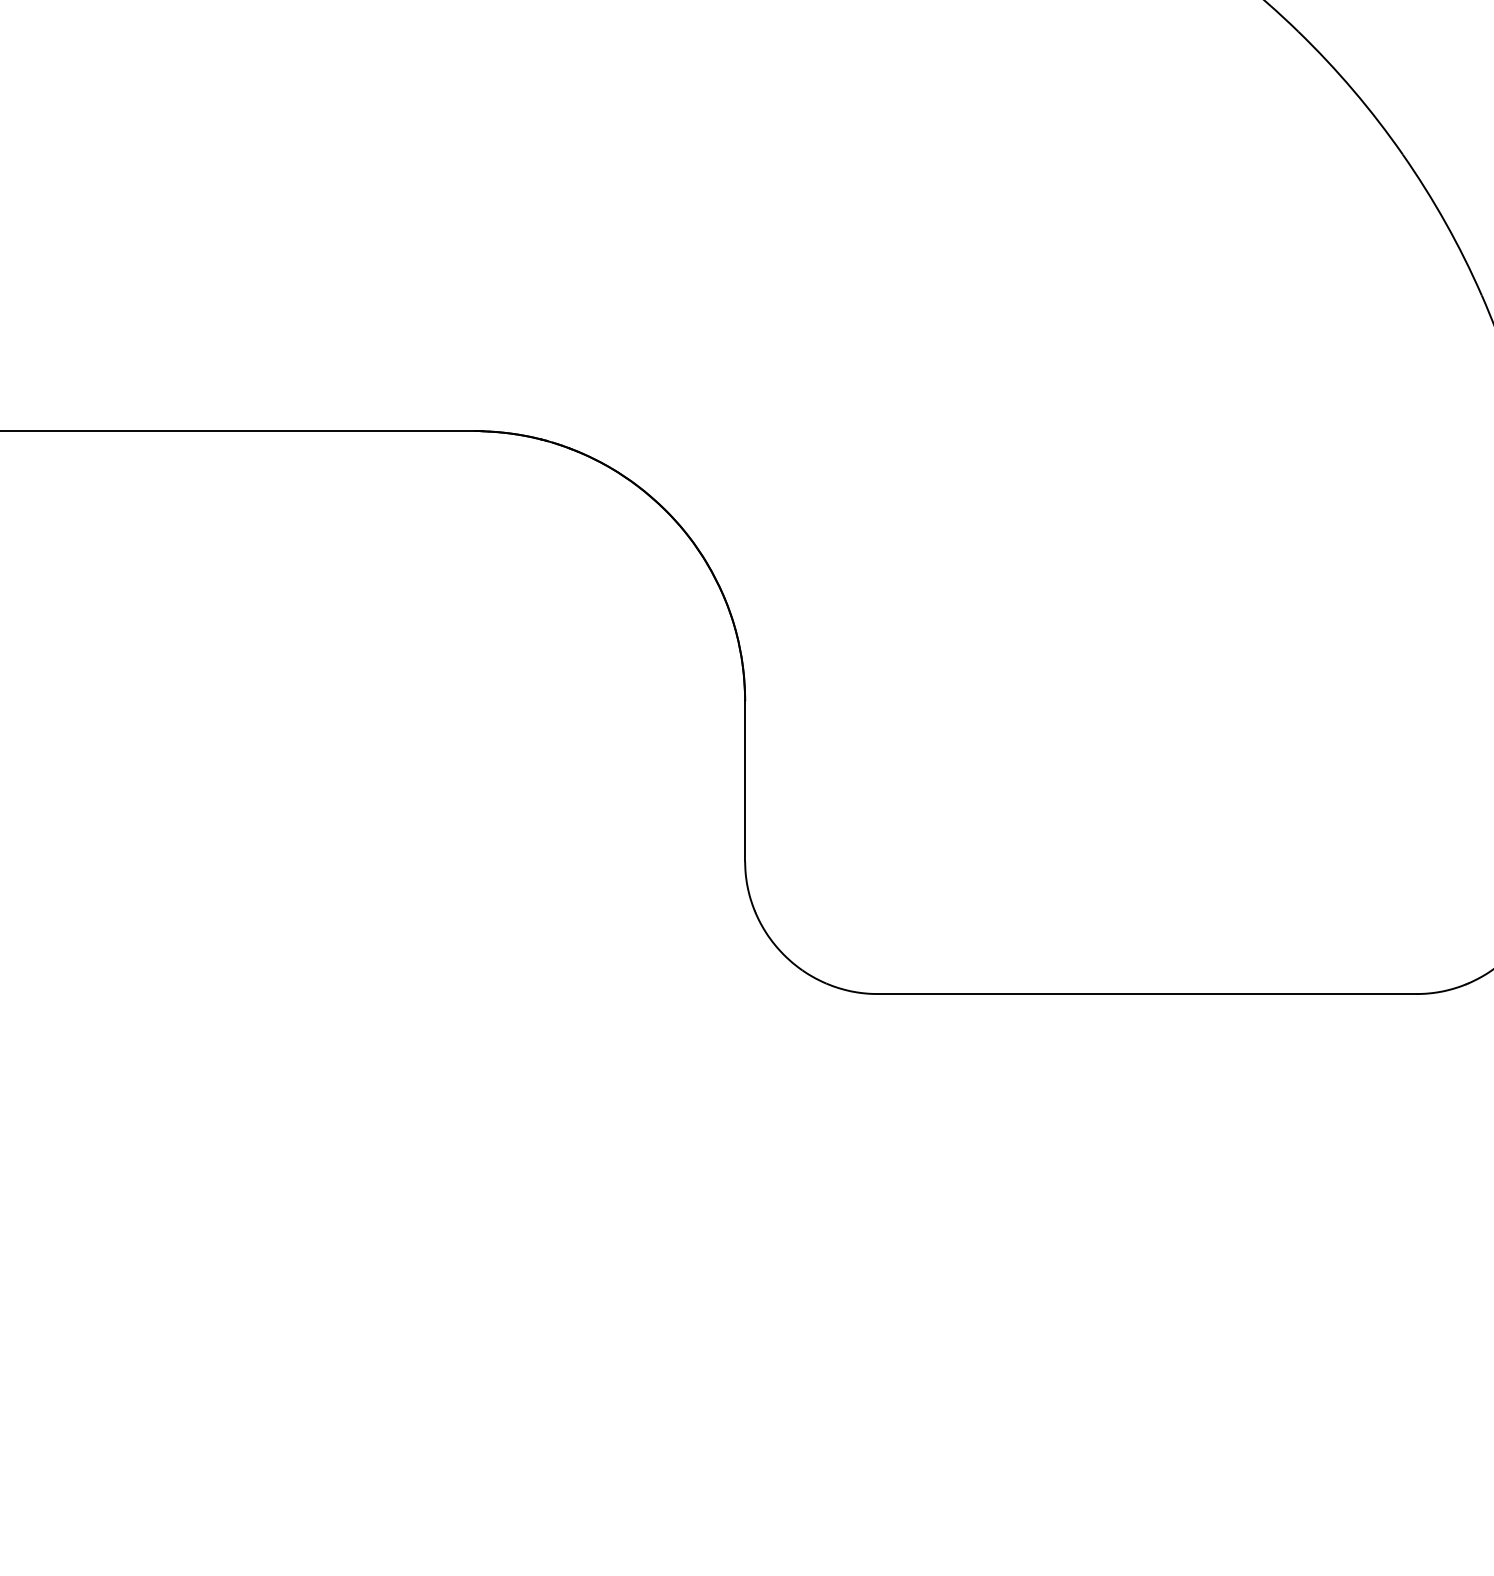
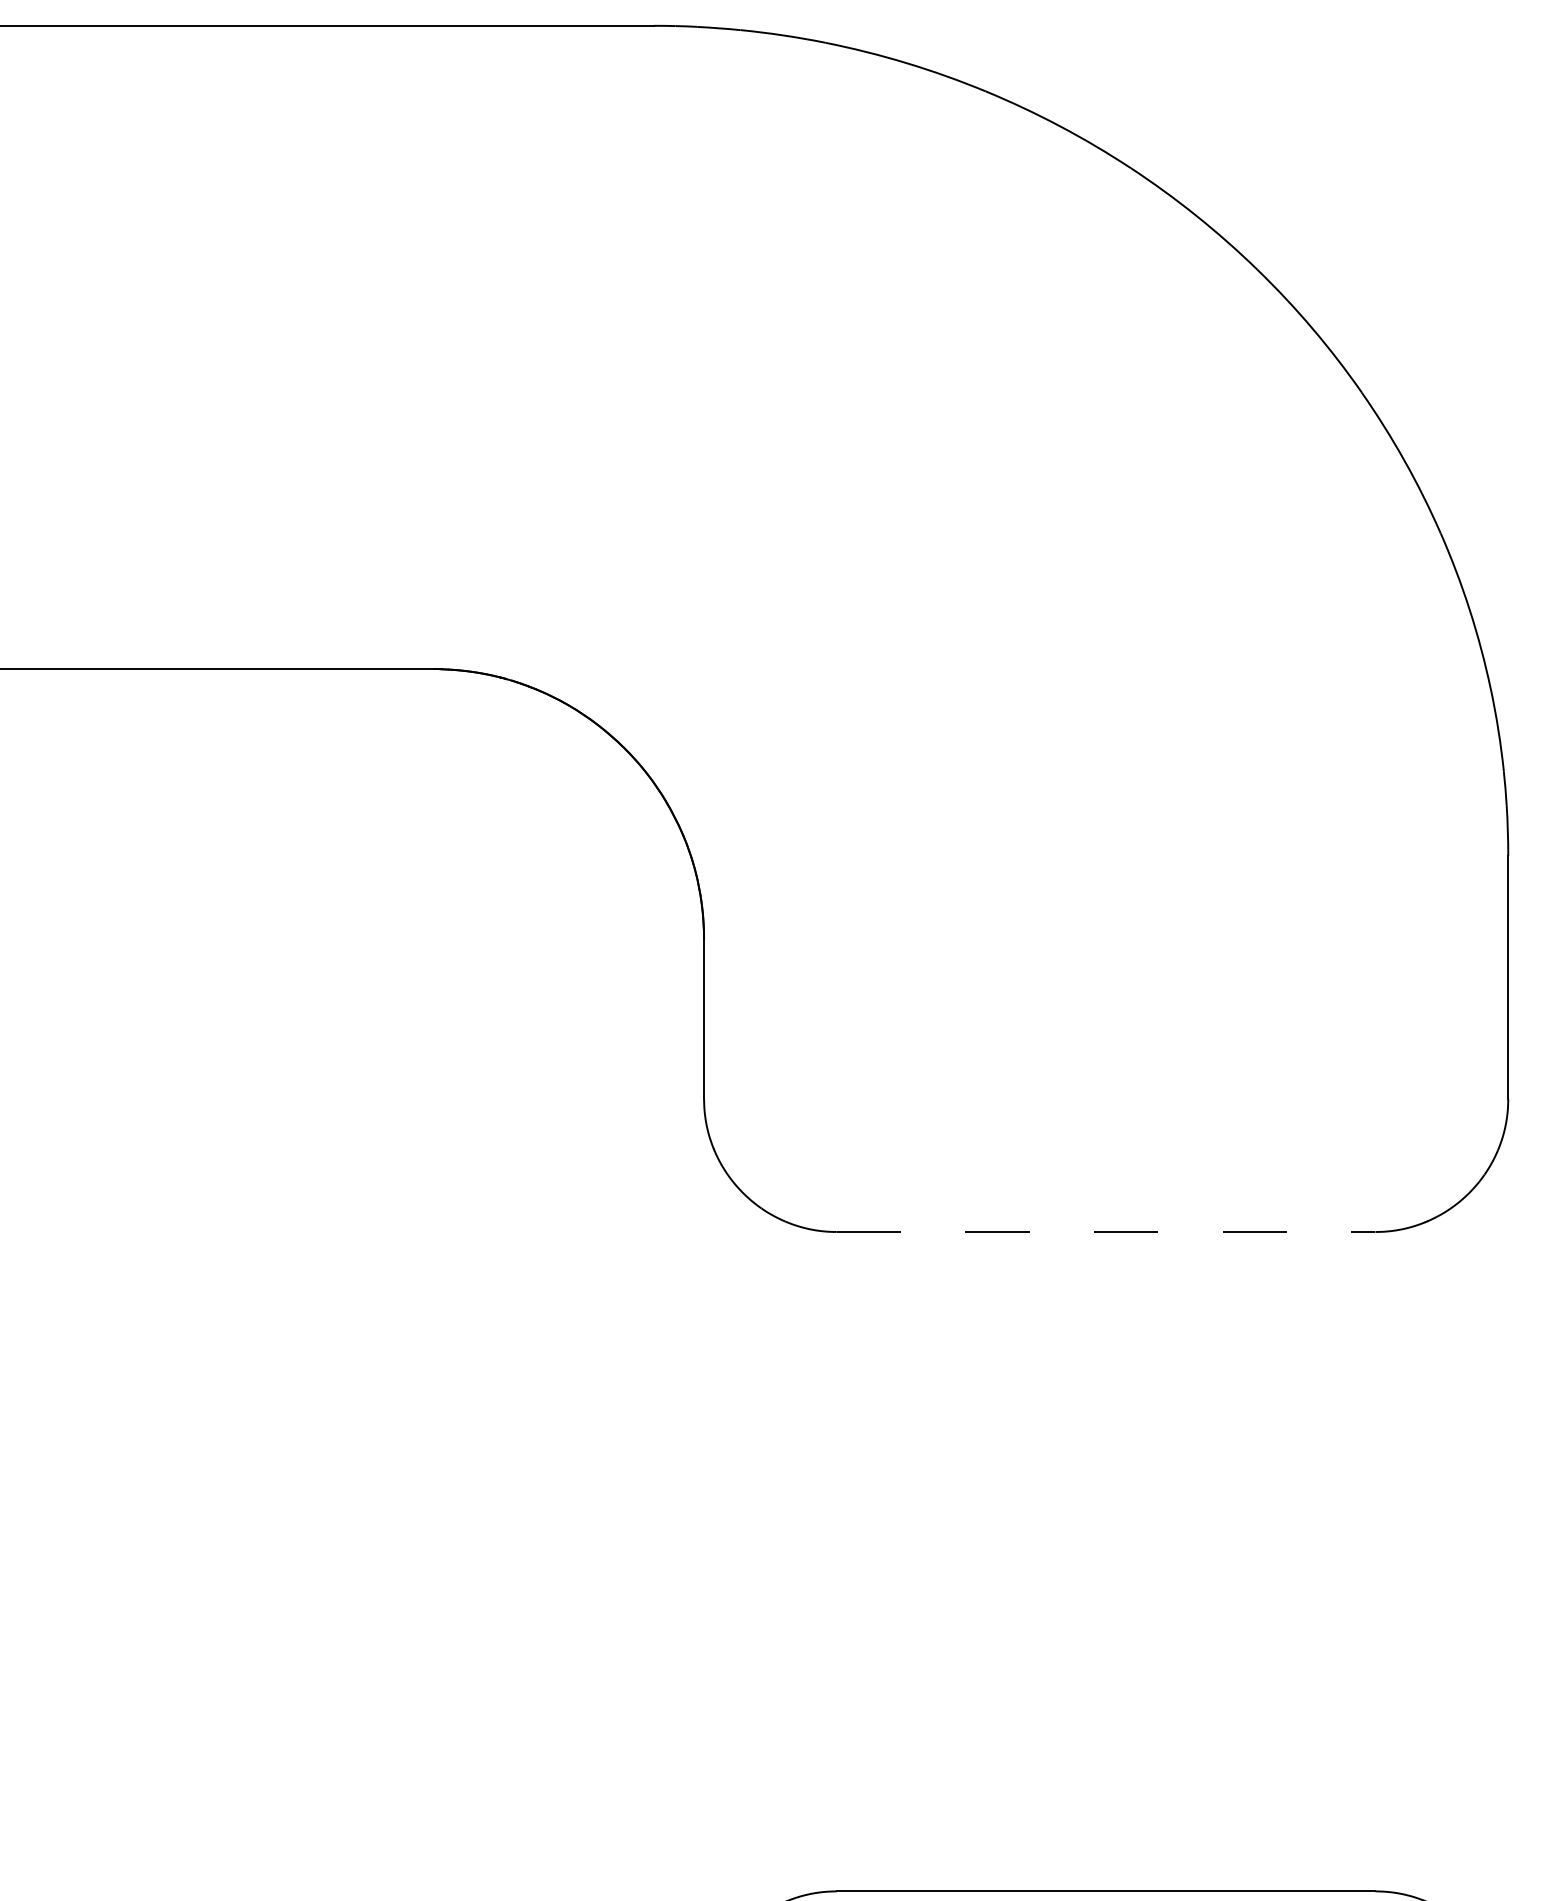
line: (1147, 993) -> (1106, 1231), solid -> dashed

